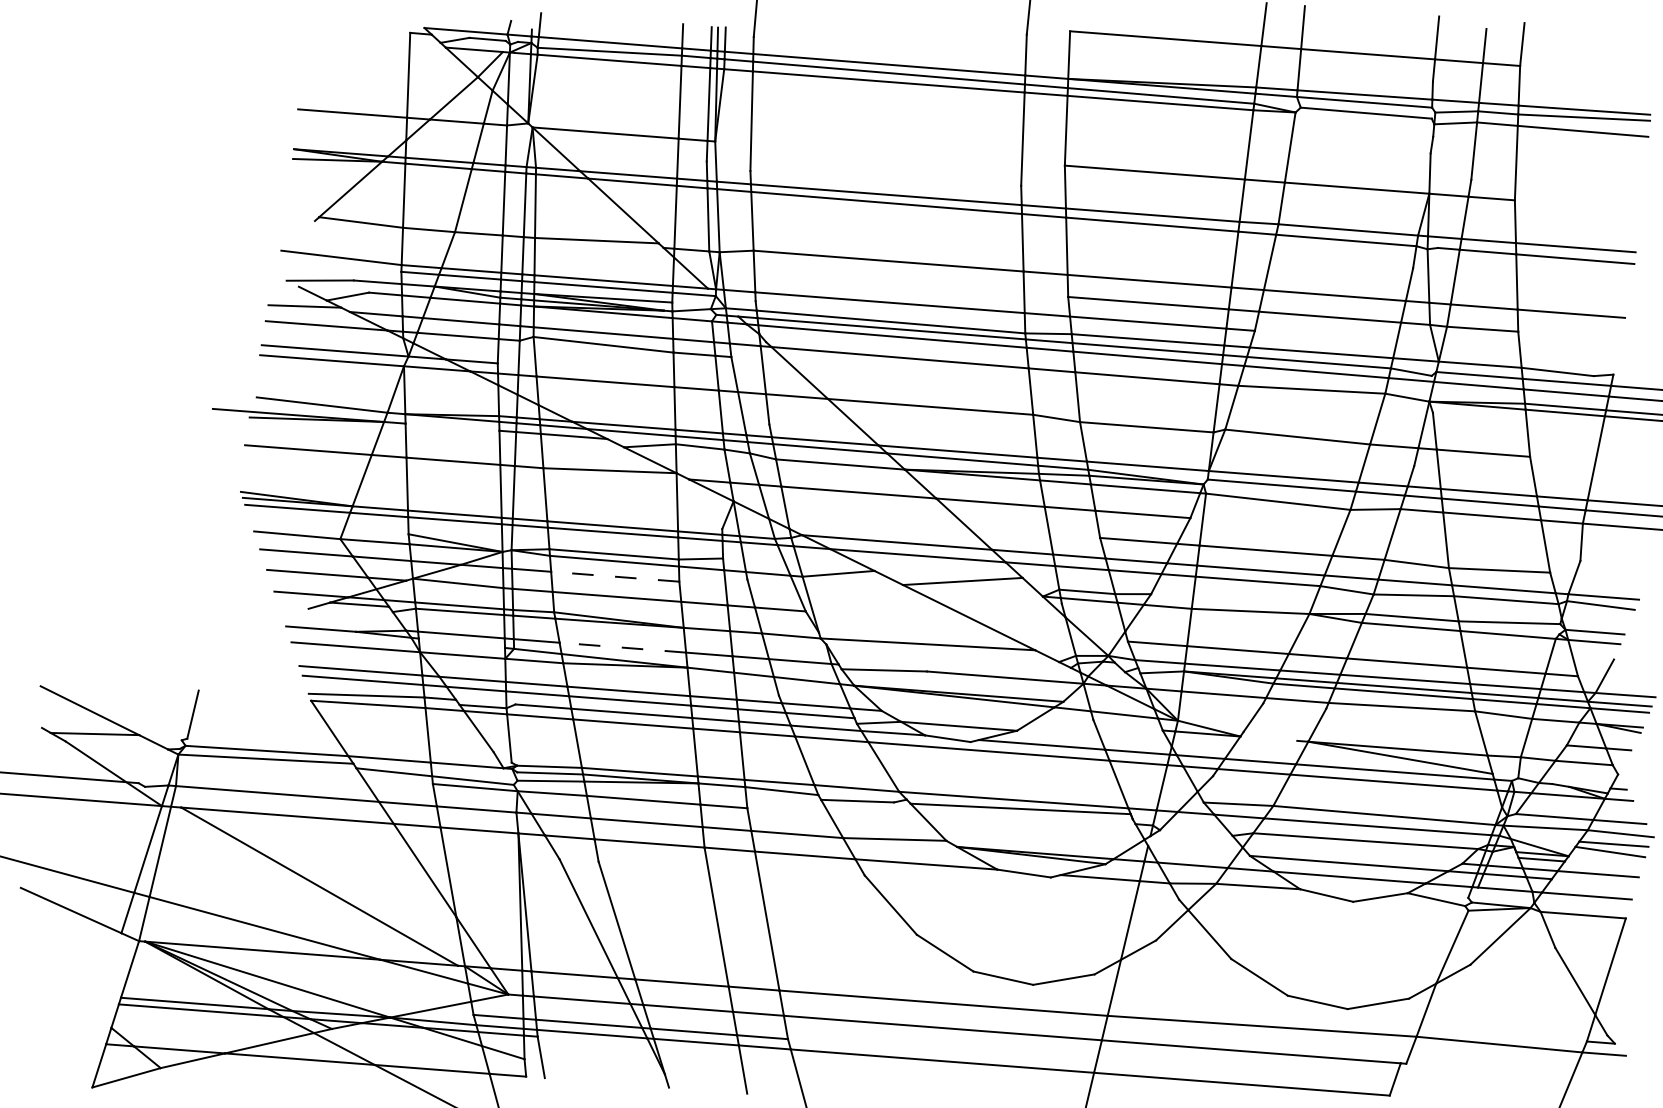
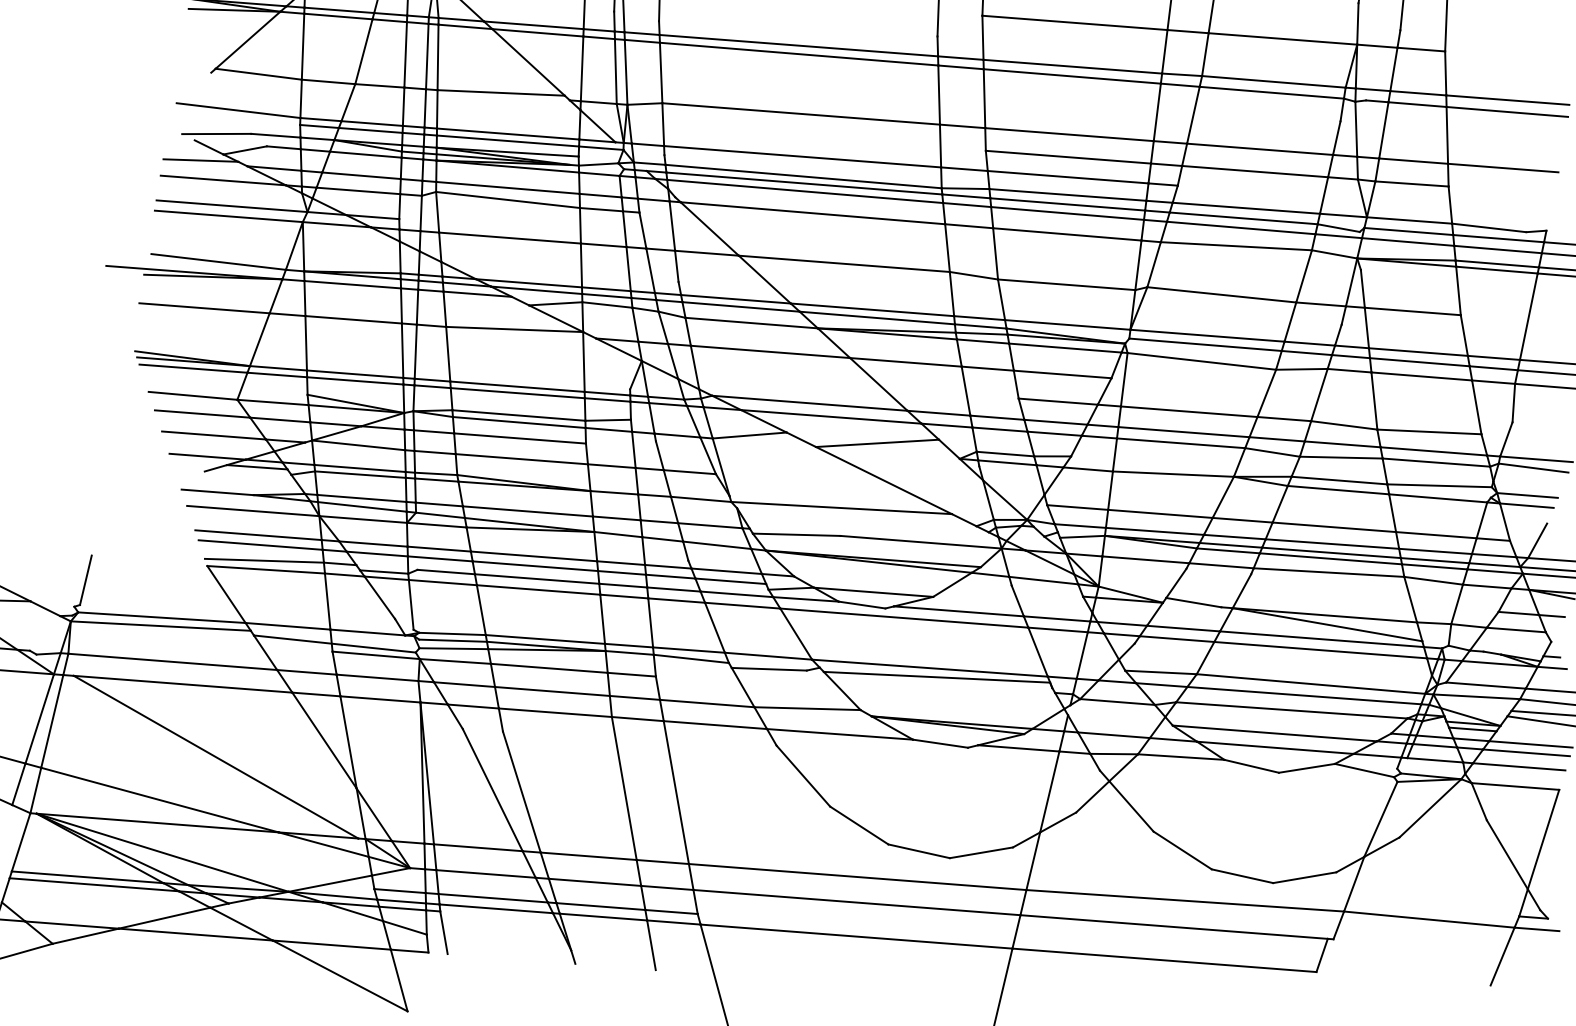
line: (452, 426) -> (352, 284), added
line: (614, 576) -> (519, 438), dashed -> solid
line: (461, 642) -> (361, 506), added
line: (622, 647) -> (527, 511), dashed -> solid
line: (1270, 735) -> (1193, 601), added
line: (1196, 832) -> (1117, 701), added
line: (1593, 882) -> (1526, 752), added

